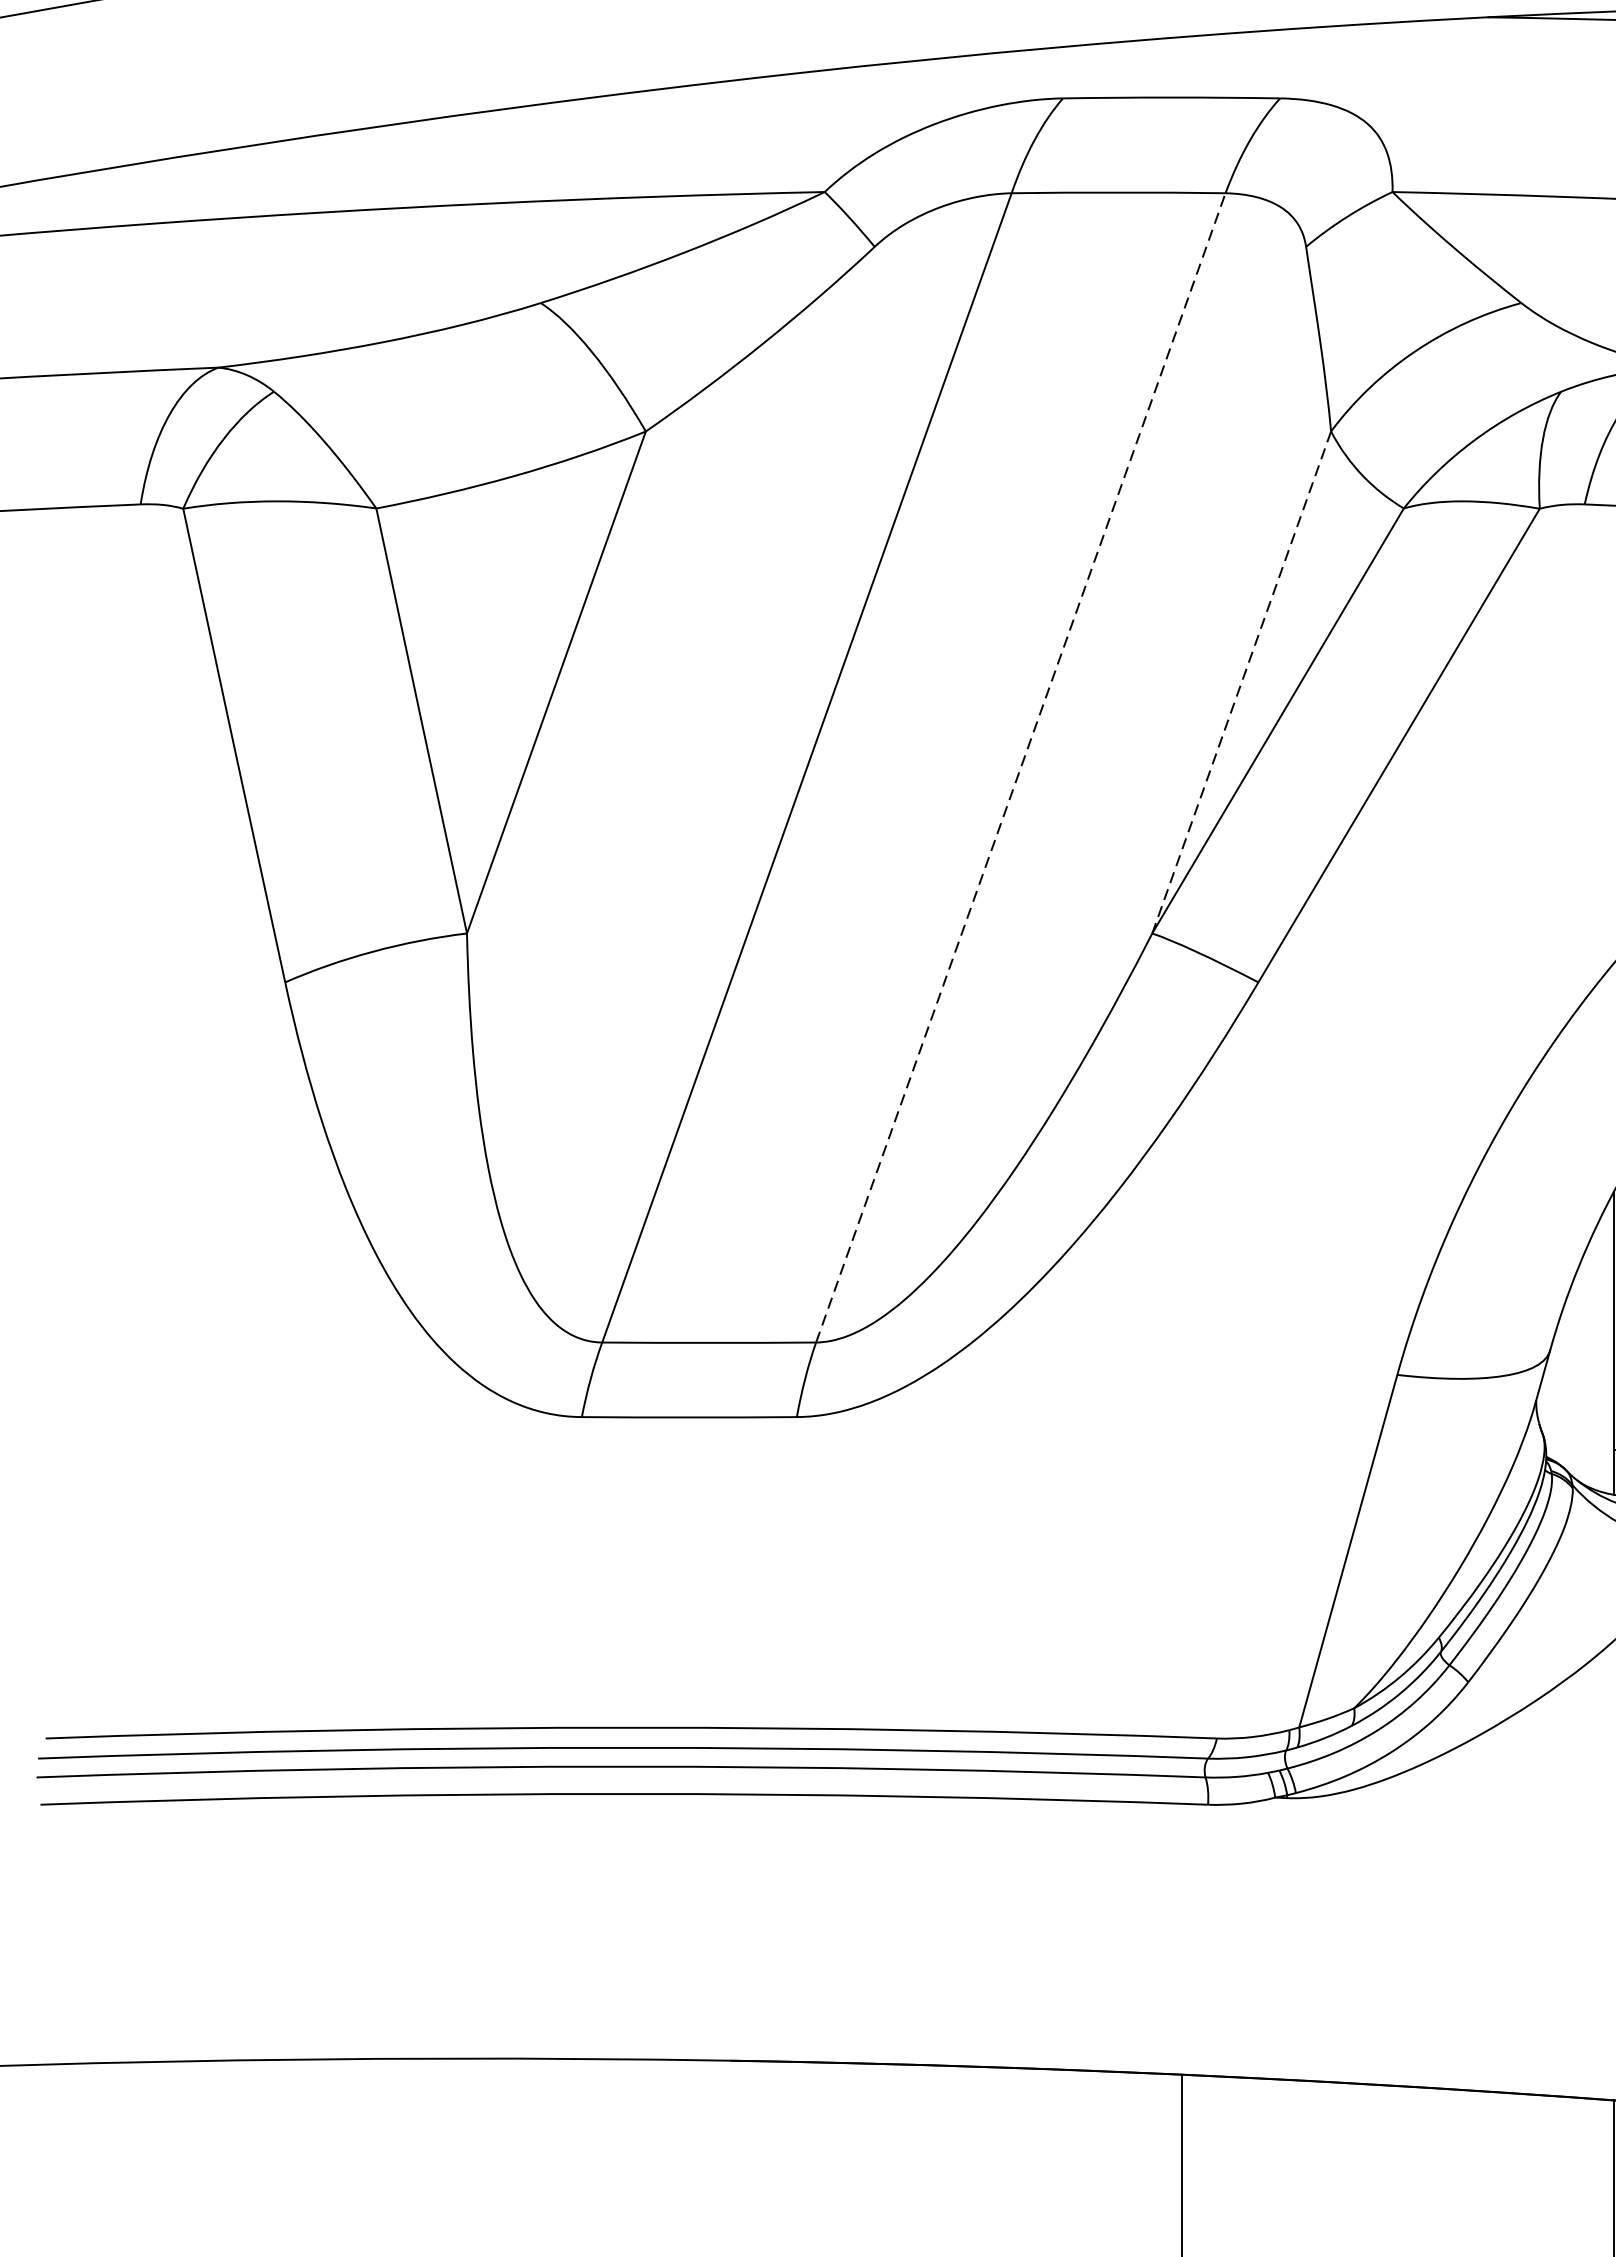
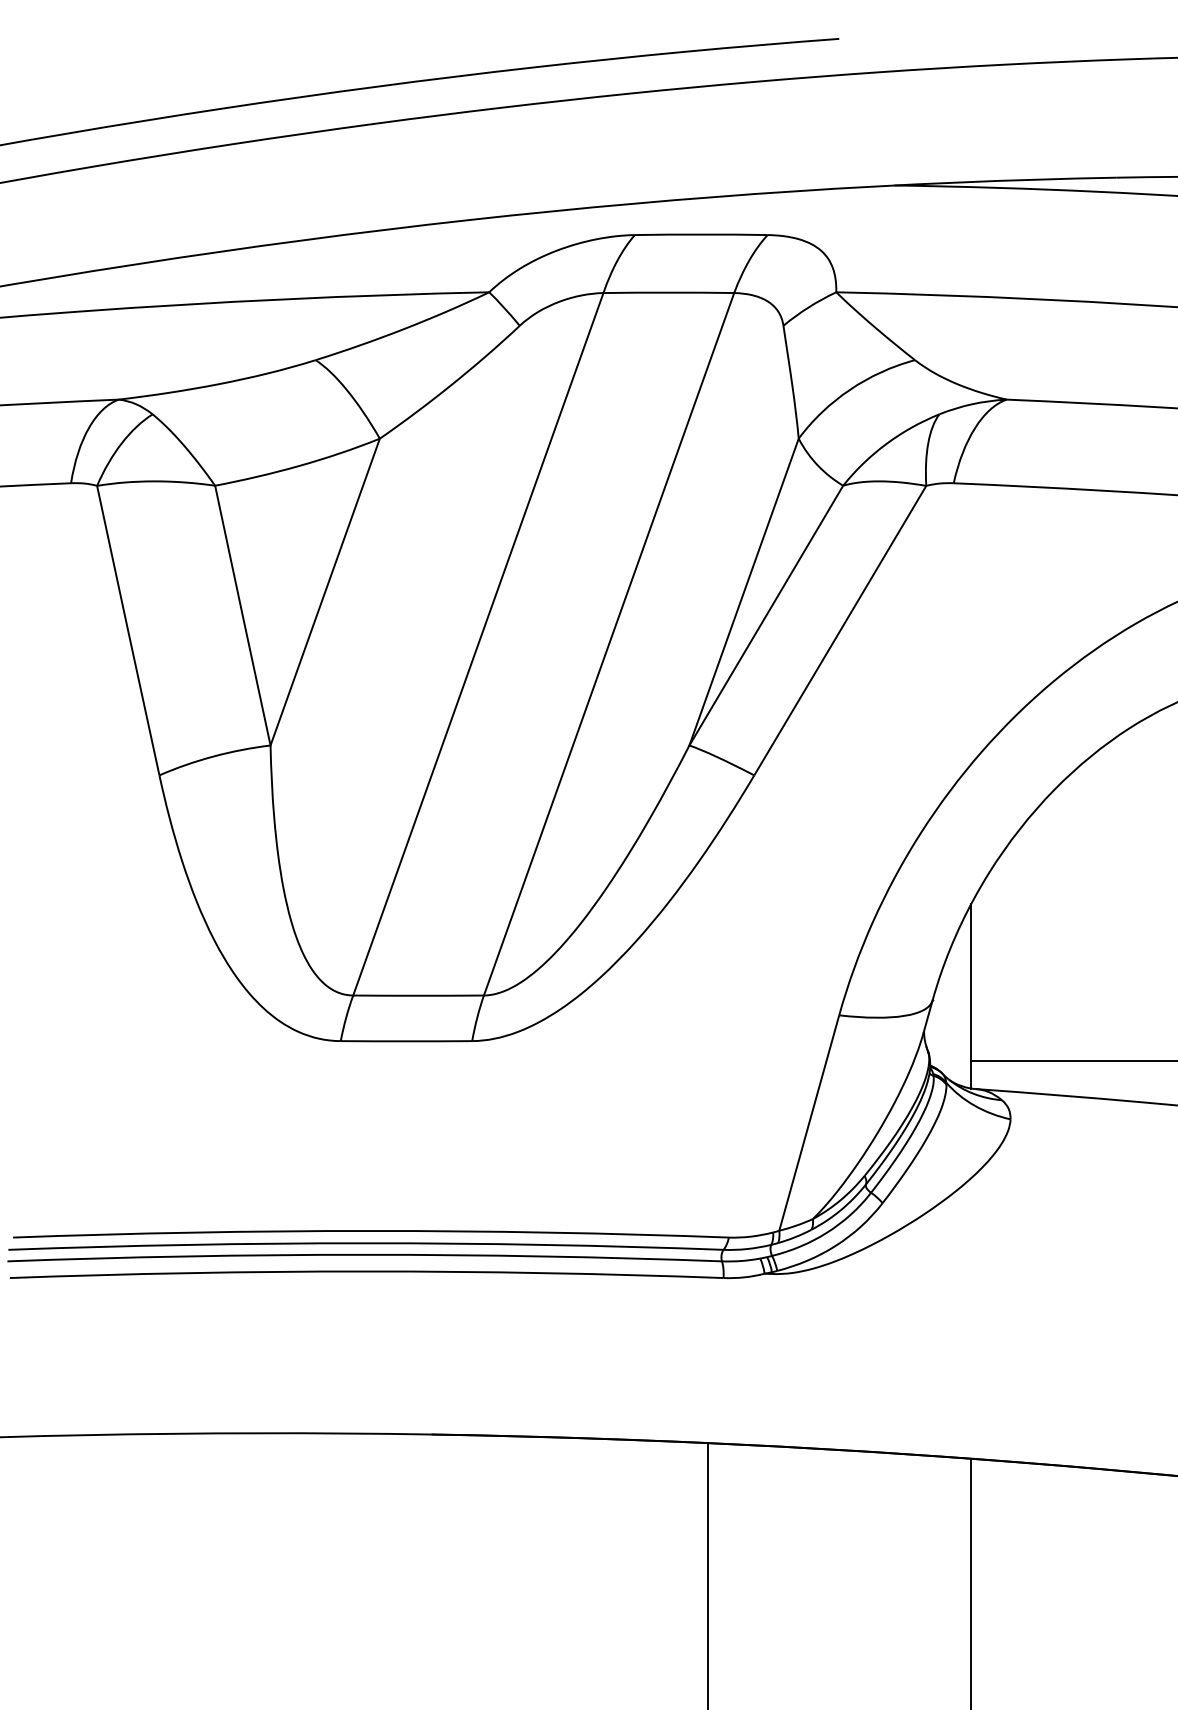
line: (1242, 683) -> (744, 592), dashed -> solid
line: (1021, 768) -> (609, 644), dashed -> solid

